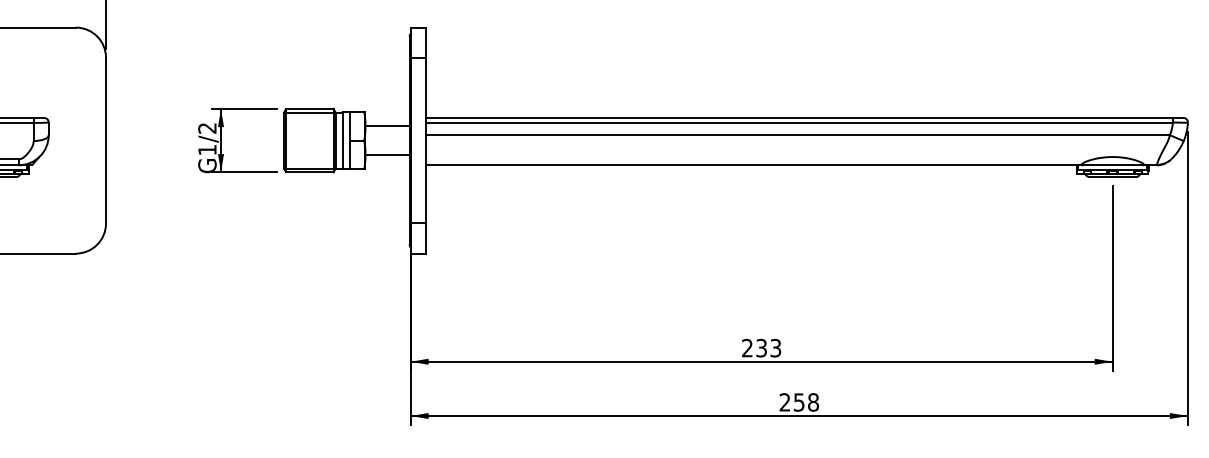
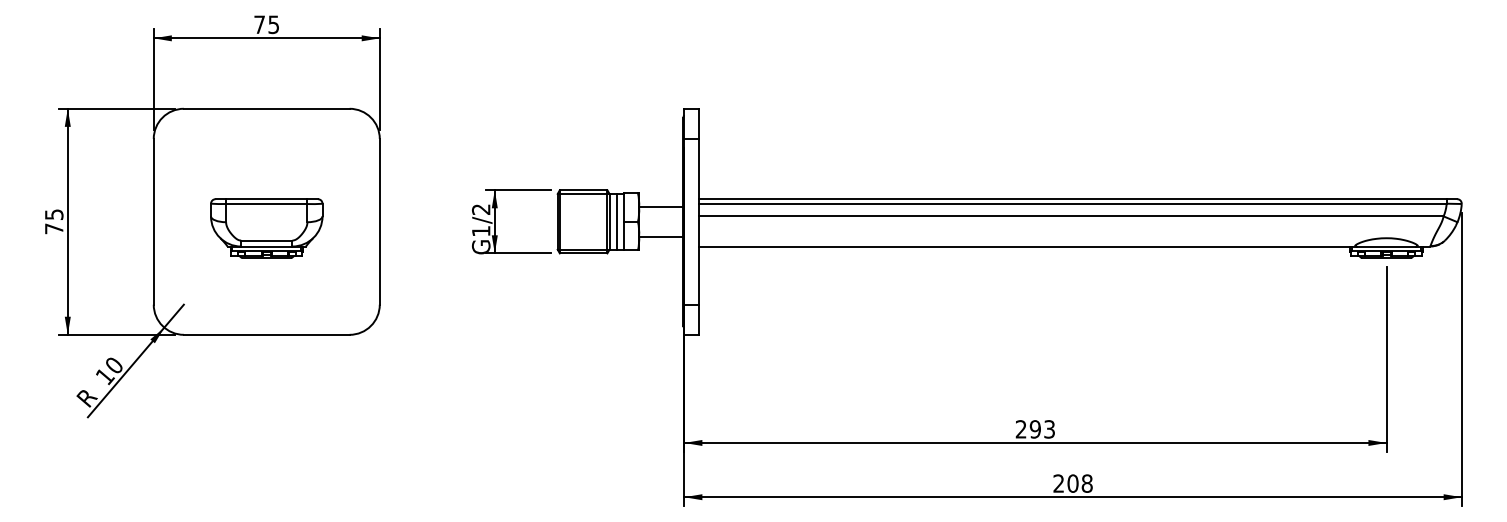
text: (760, 348) -> (1034, 429), 233 -> 293
text: (798, 402) -> (1072, 483), 258 -> 208

